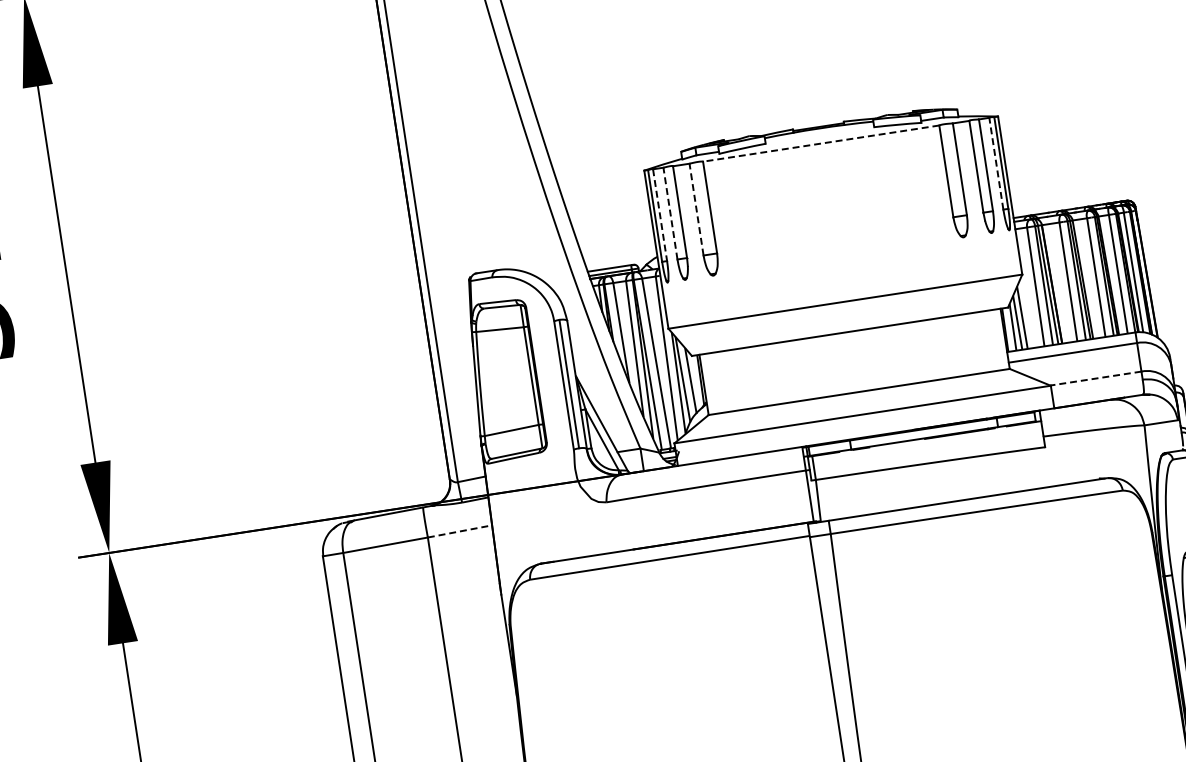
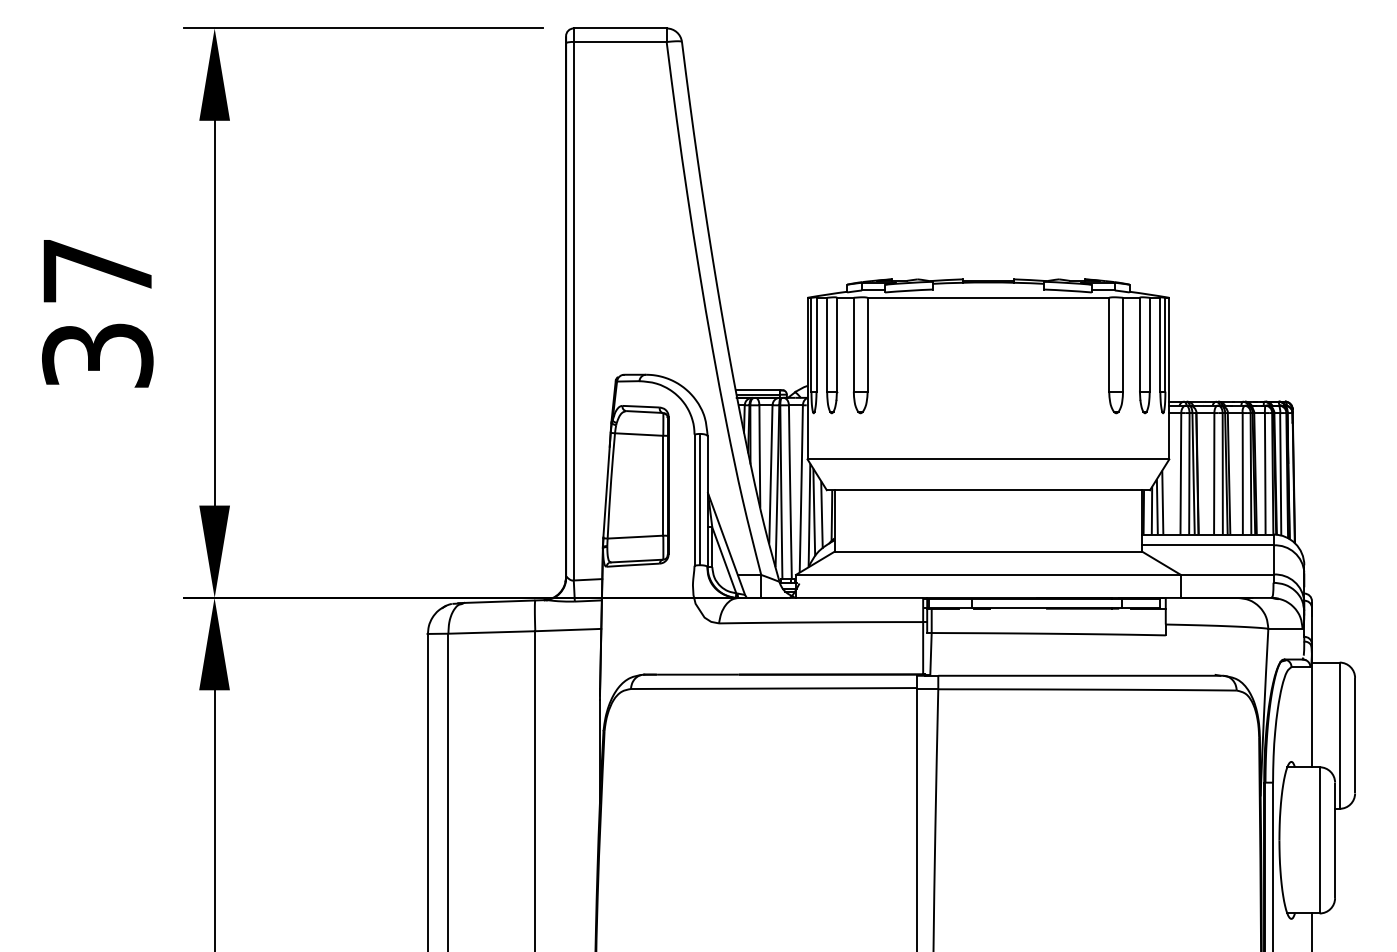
line: (821, 143) -> (988, 297), dashed -> solid
line: (996, 163) -> (1160, 344), dashed -> solid
line: (696, 209) -> (853, 344), dashed -> solid
line: (670, 213) -> (827, 344), dashed -> solid
line: (660, 214) -> (816, 344), dashed -> solid
line: (1095, 378) -> (1226, 574), dashed -> solid
line: (460, 531) -> (568, 630), dashed -> solid

